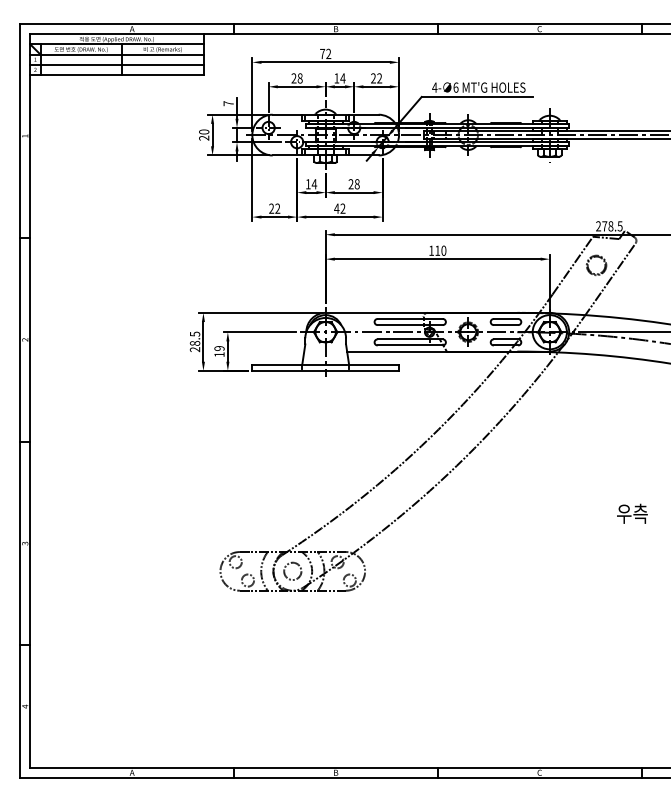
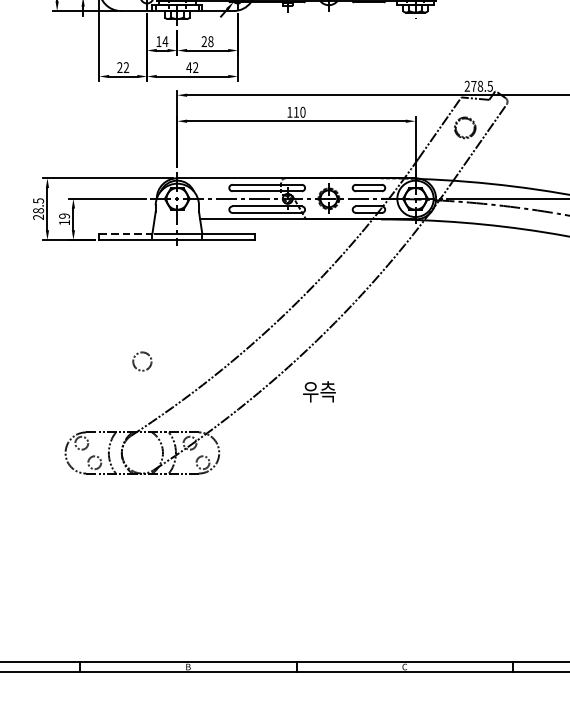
line: (277, 364) -> (126, 233), solid -> dashed
text: (632, 513) -> (319, 391), moved
circle: (292, 570) -> (142, 360), moved

